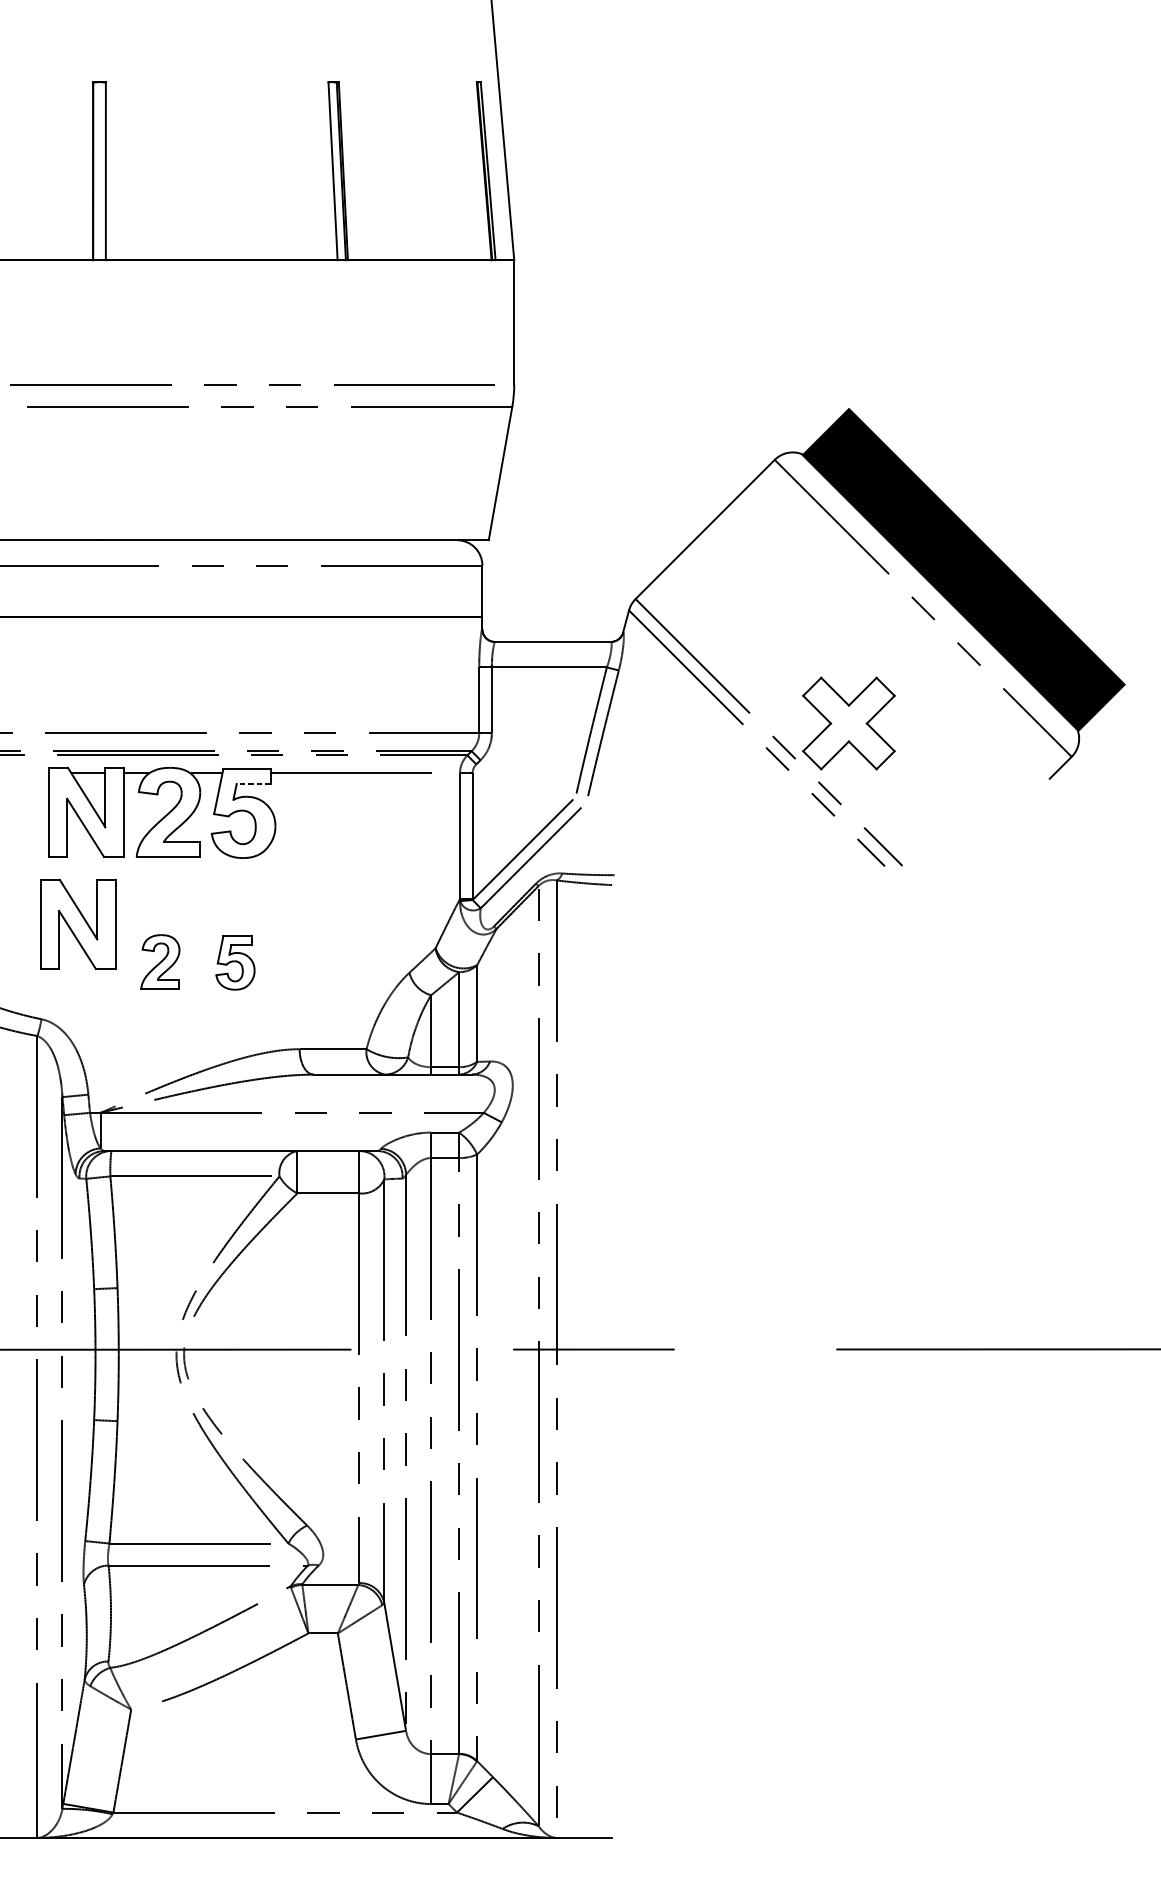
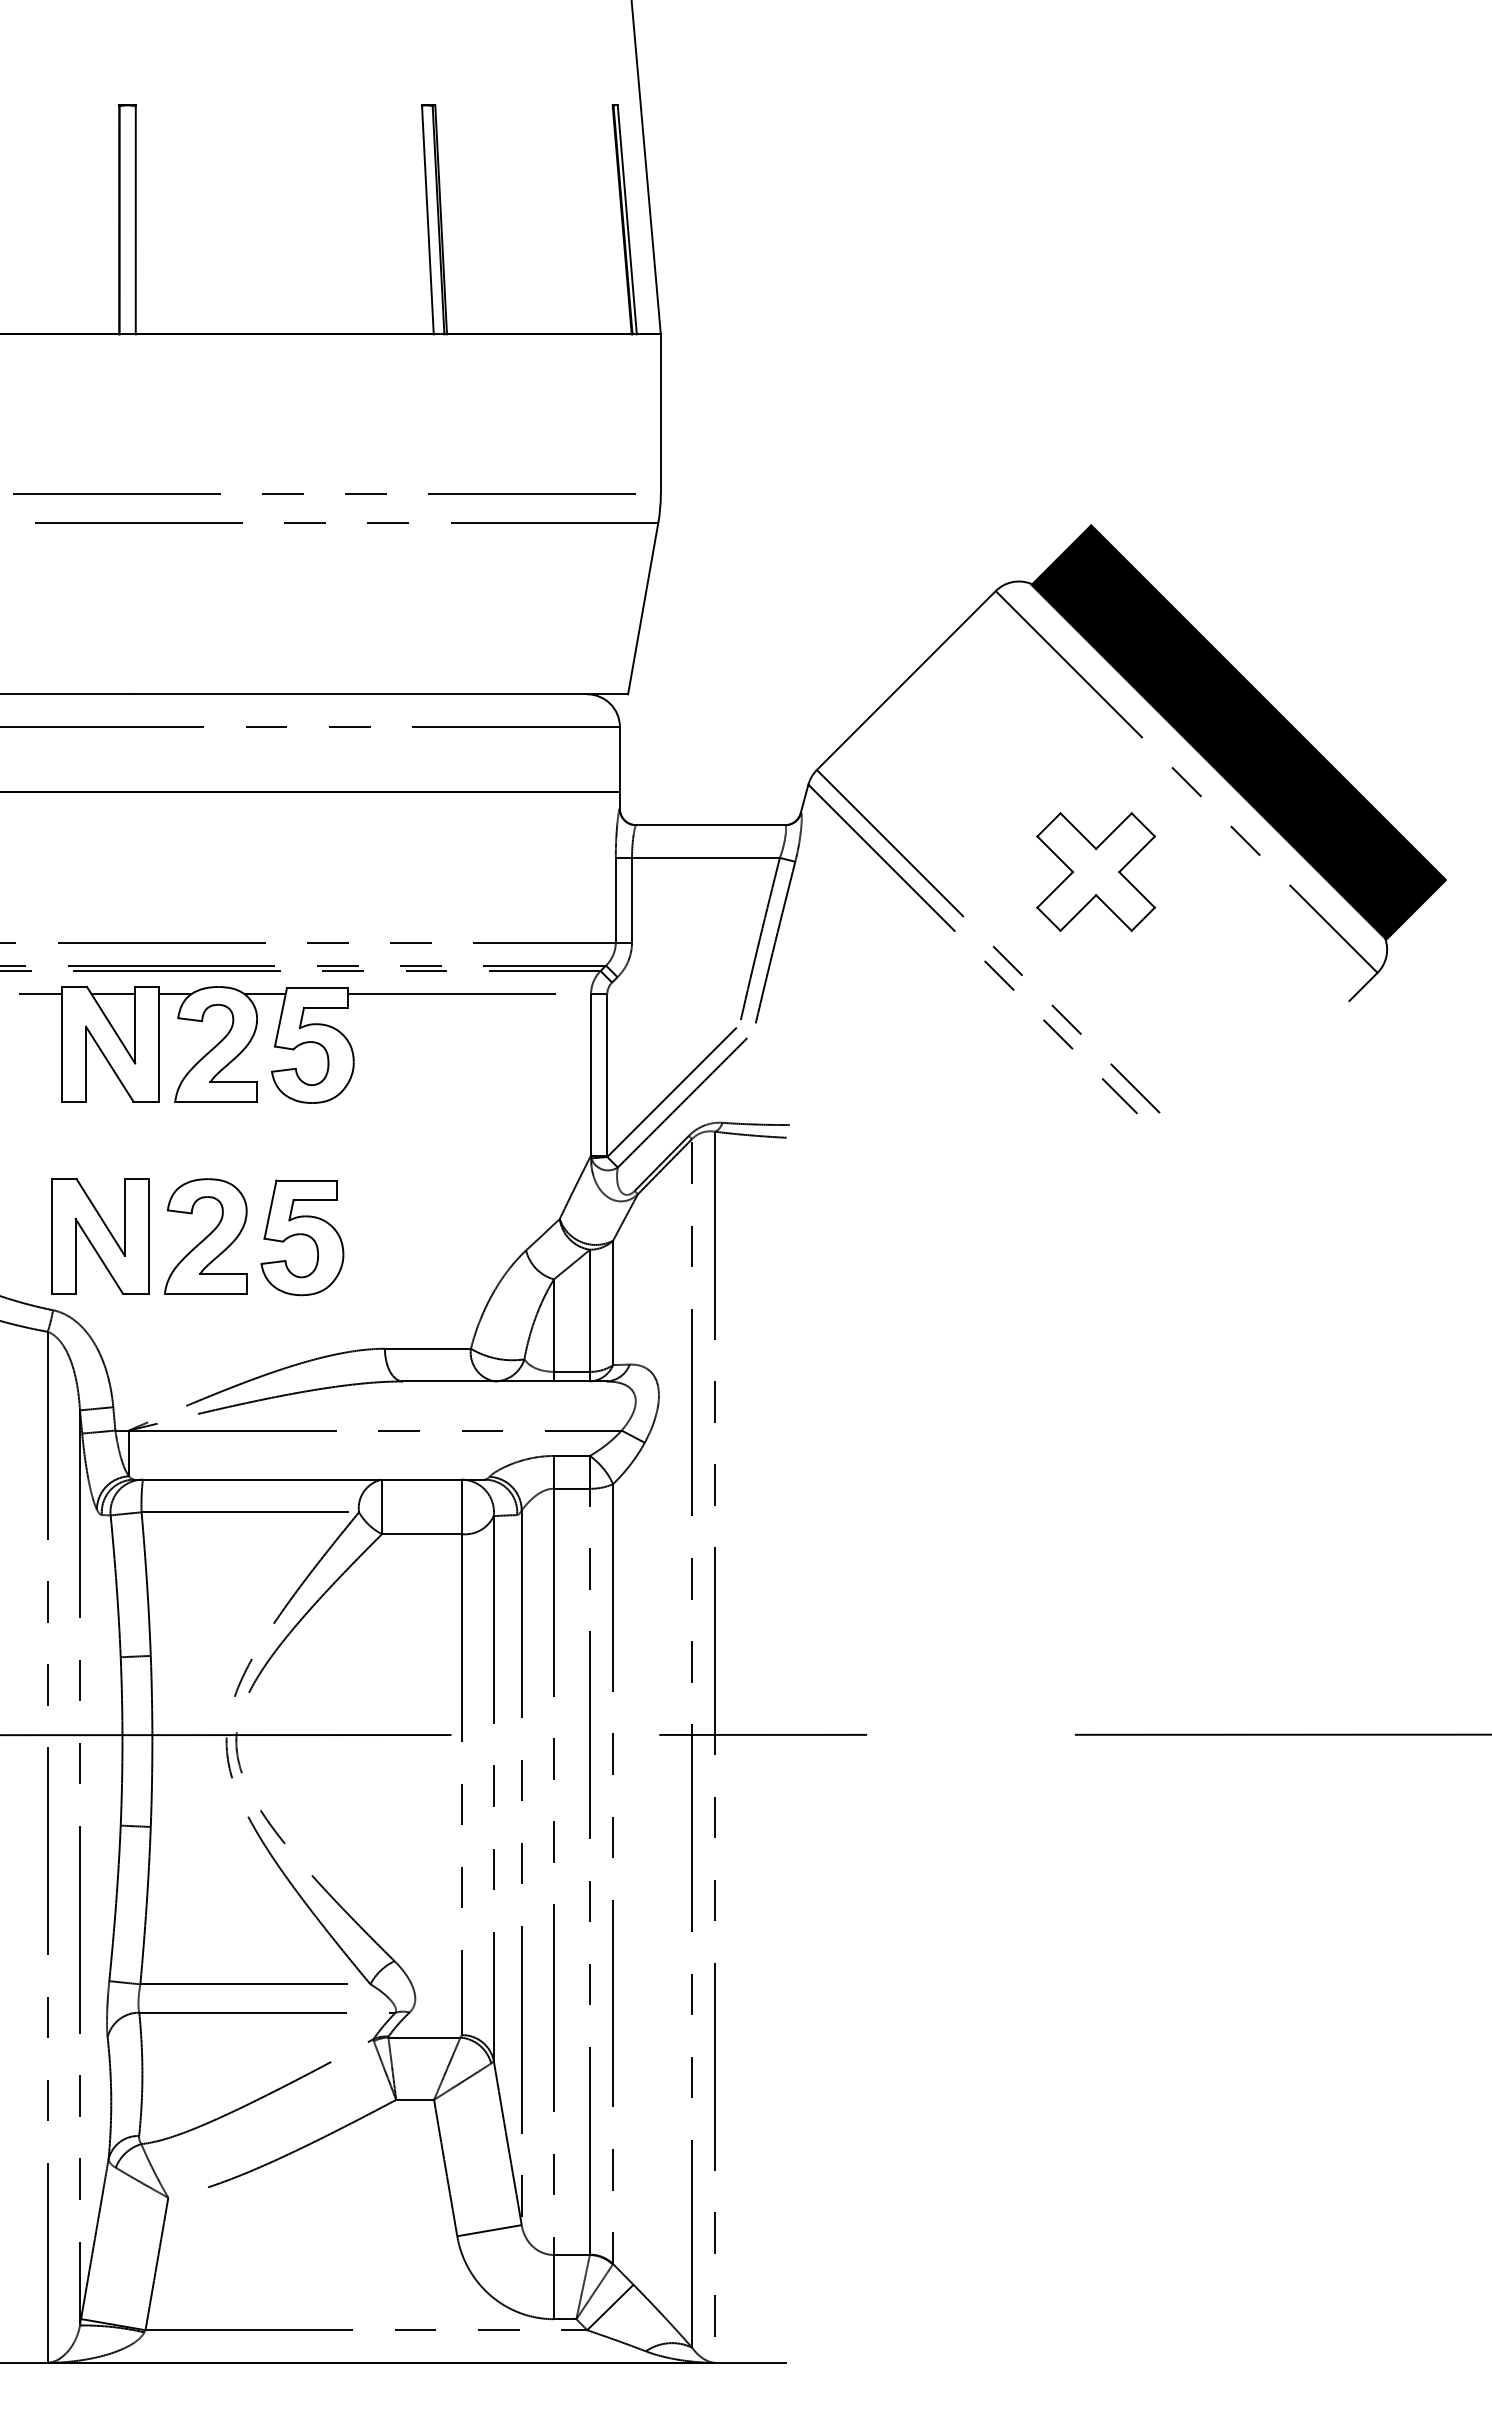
part: (848, 723) -> (1095, 871), moved
line: (31, 773) -> (40, 994), added
line: (253, 783) -> (325, 1007), dashed -> solid
part: (78, 924) -> (100, 1236), moved
part: (160, 961) -> (205, 1236), size x1.67
part: (235, 962) -> (302, 1237), size x1.67

